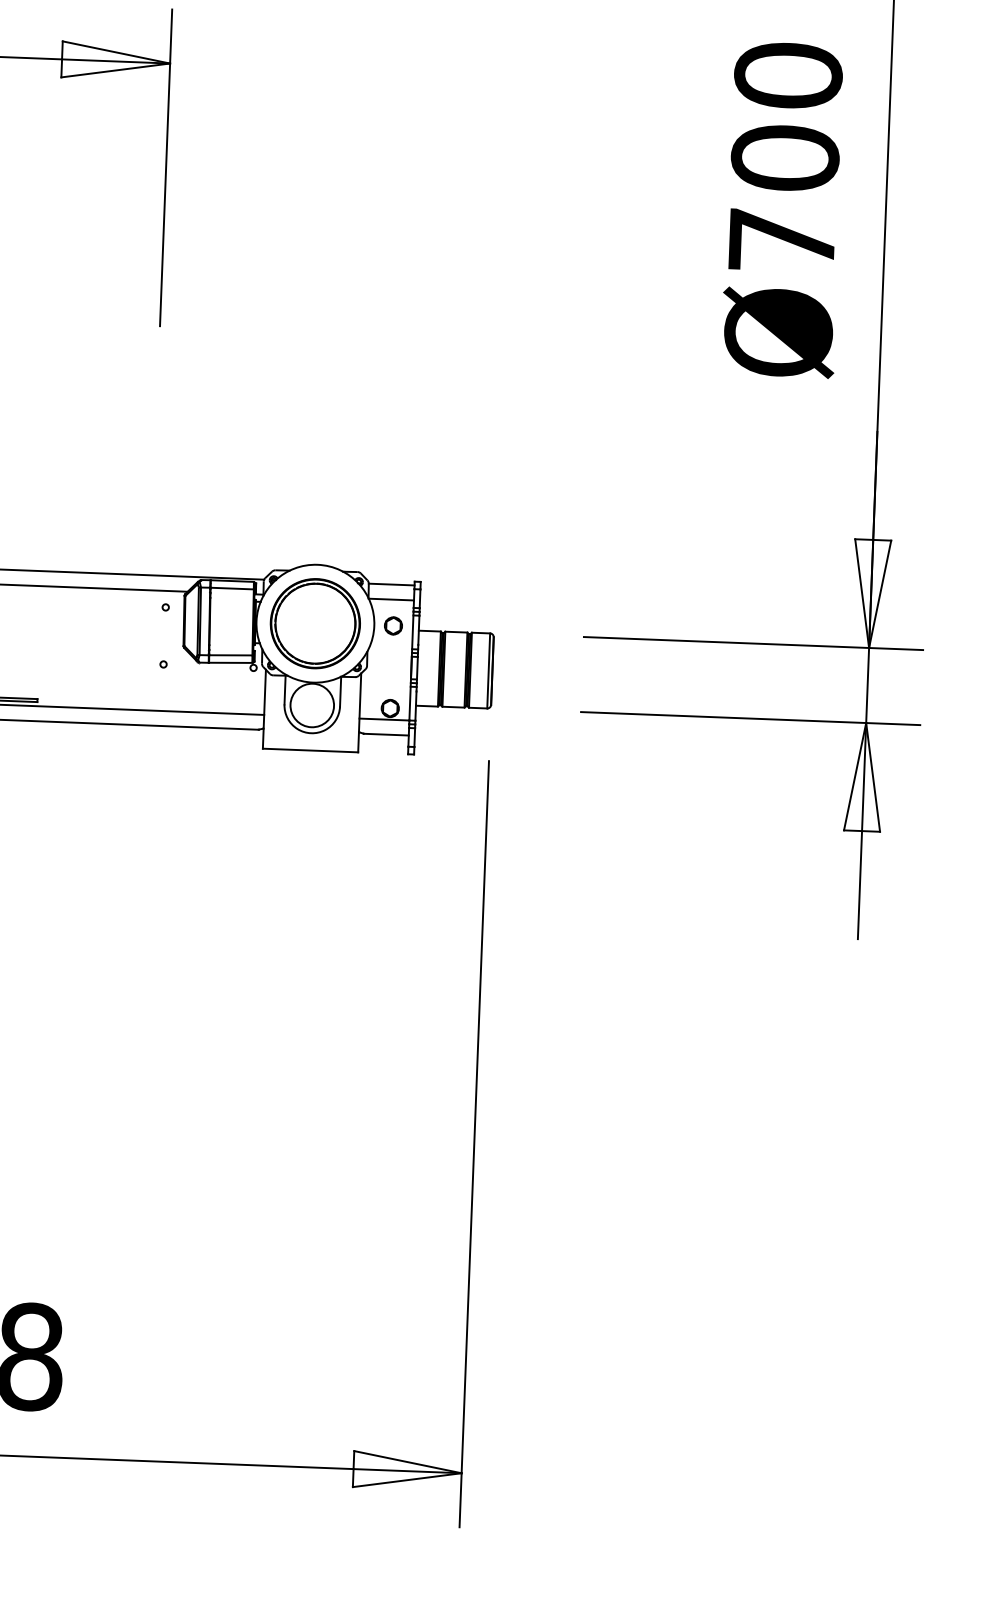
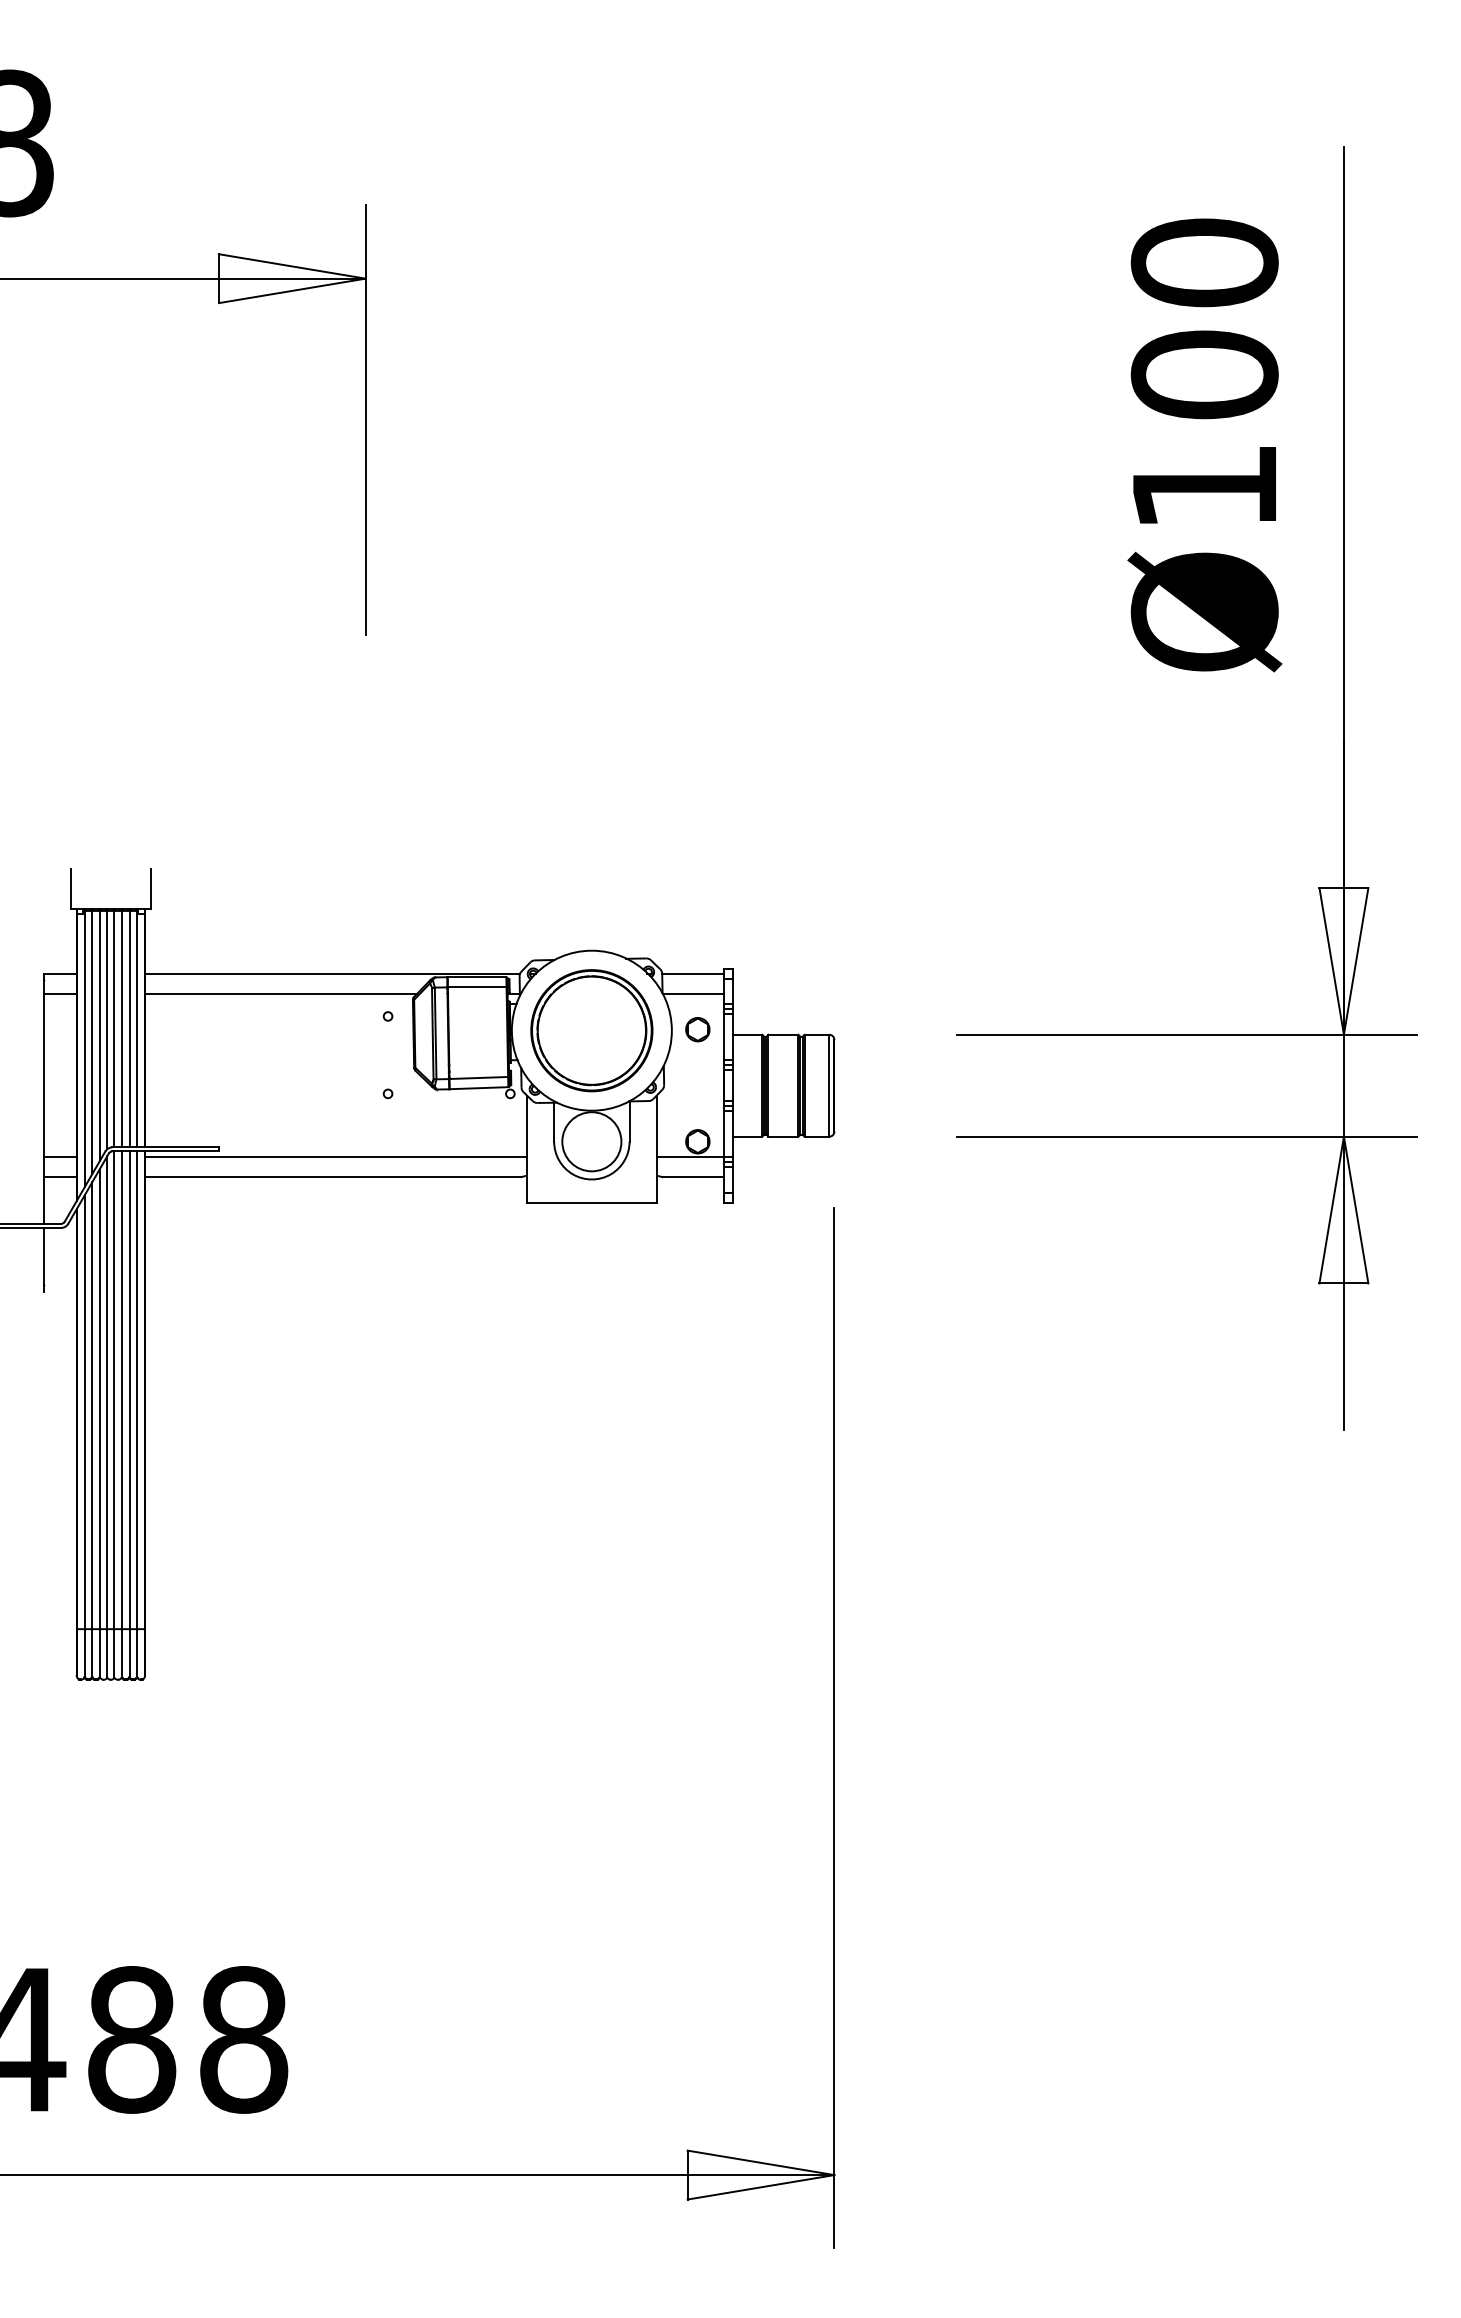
text: (781, 240) -> (1204, 486), Ø700 -> Ø100

